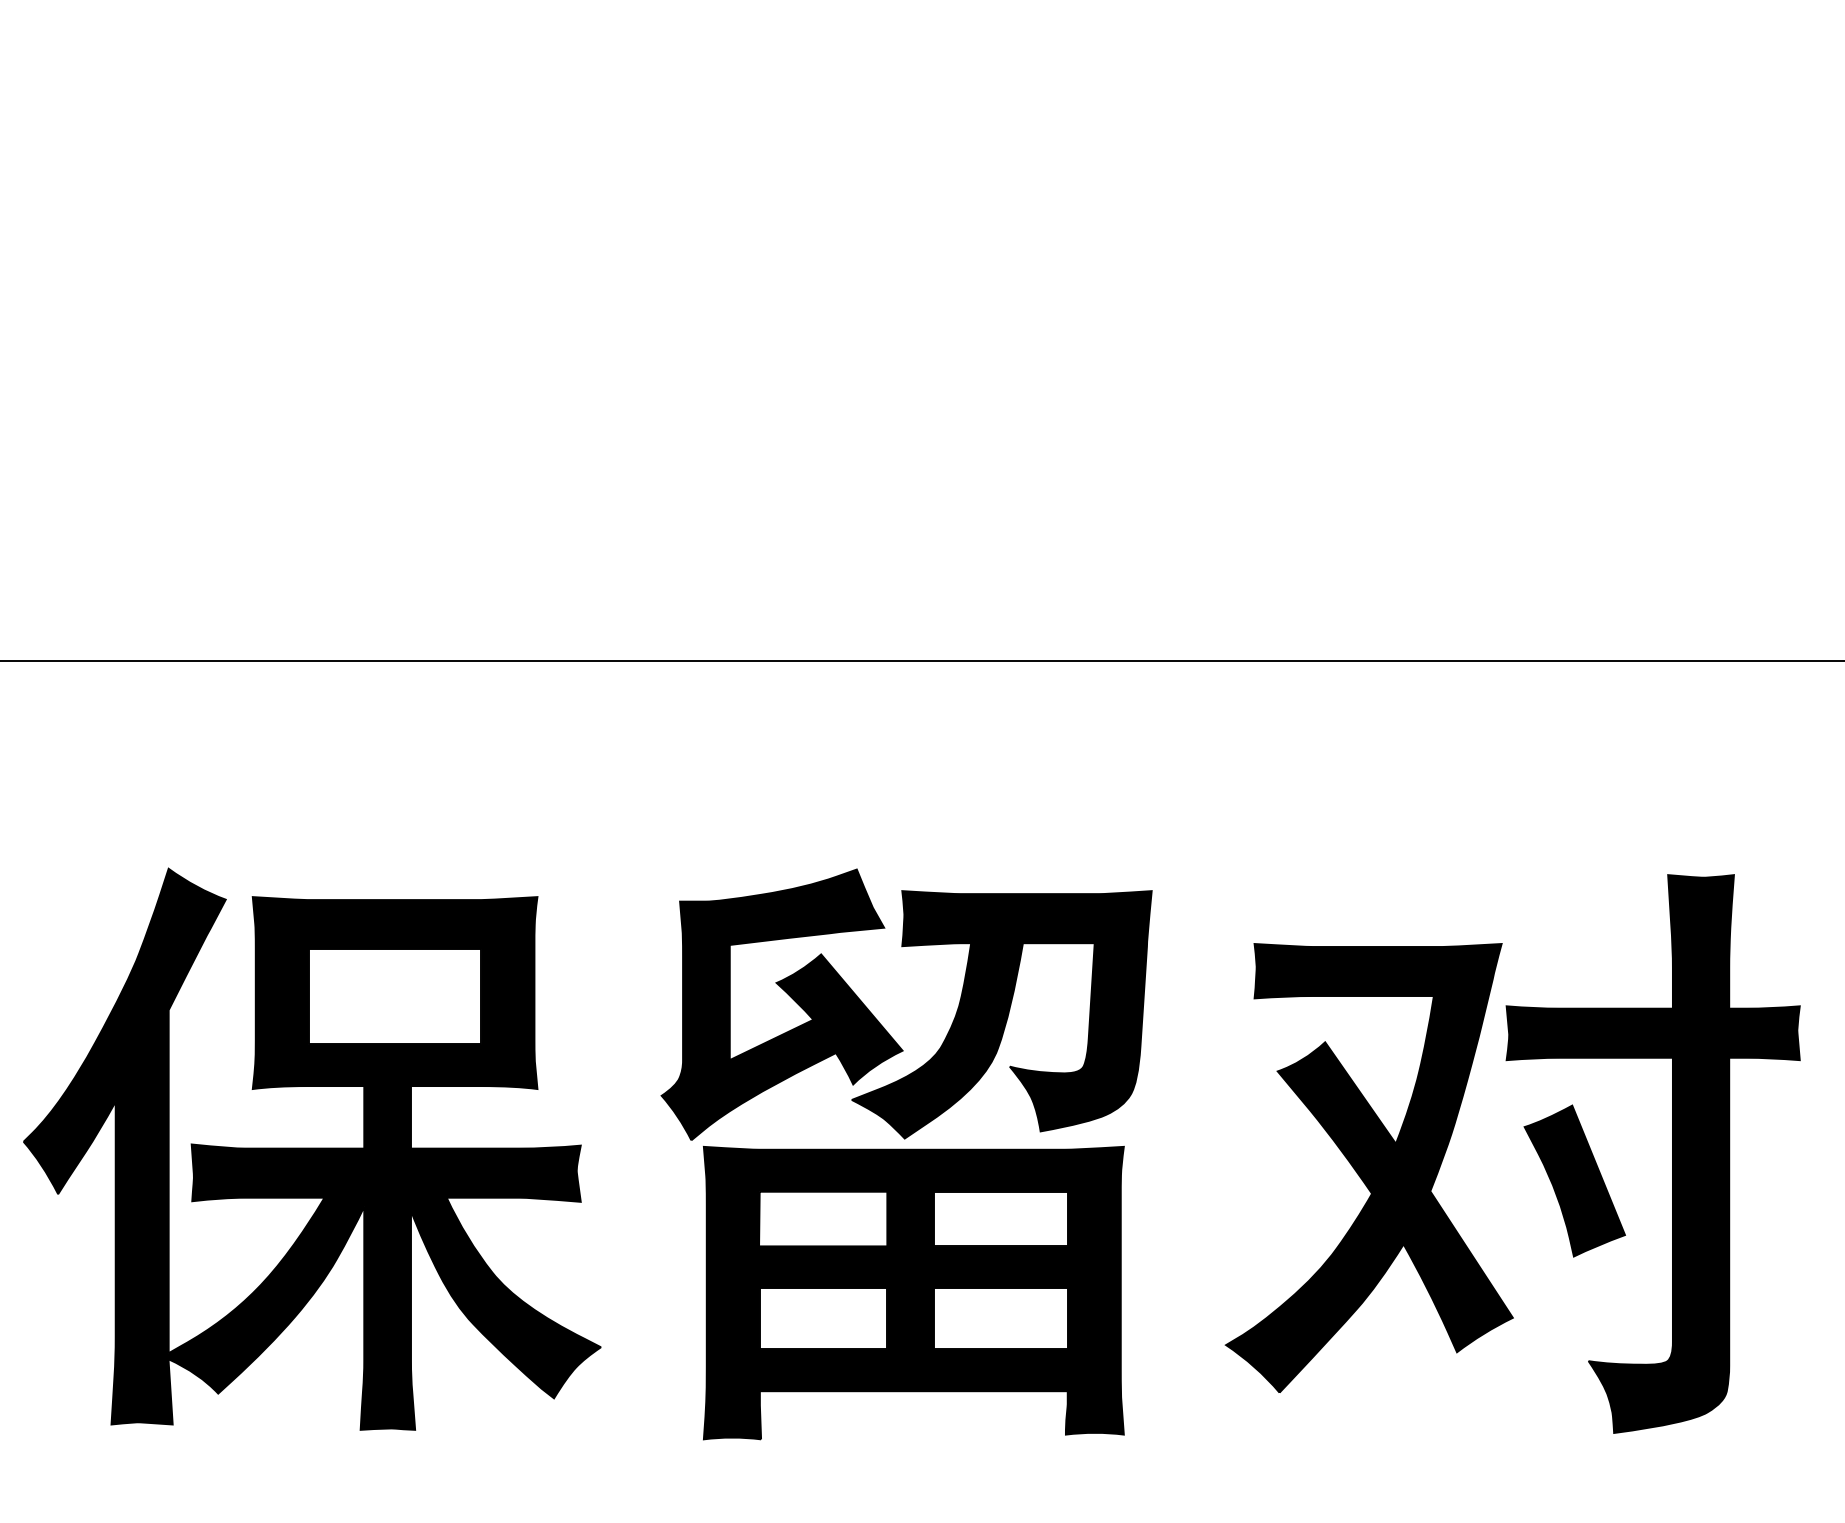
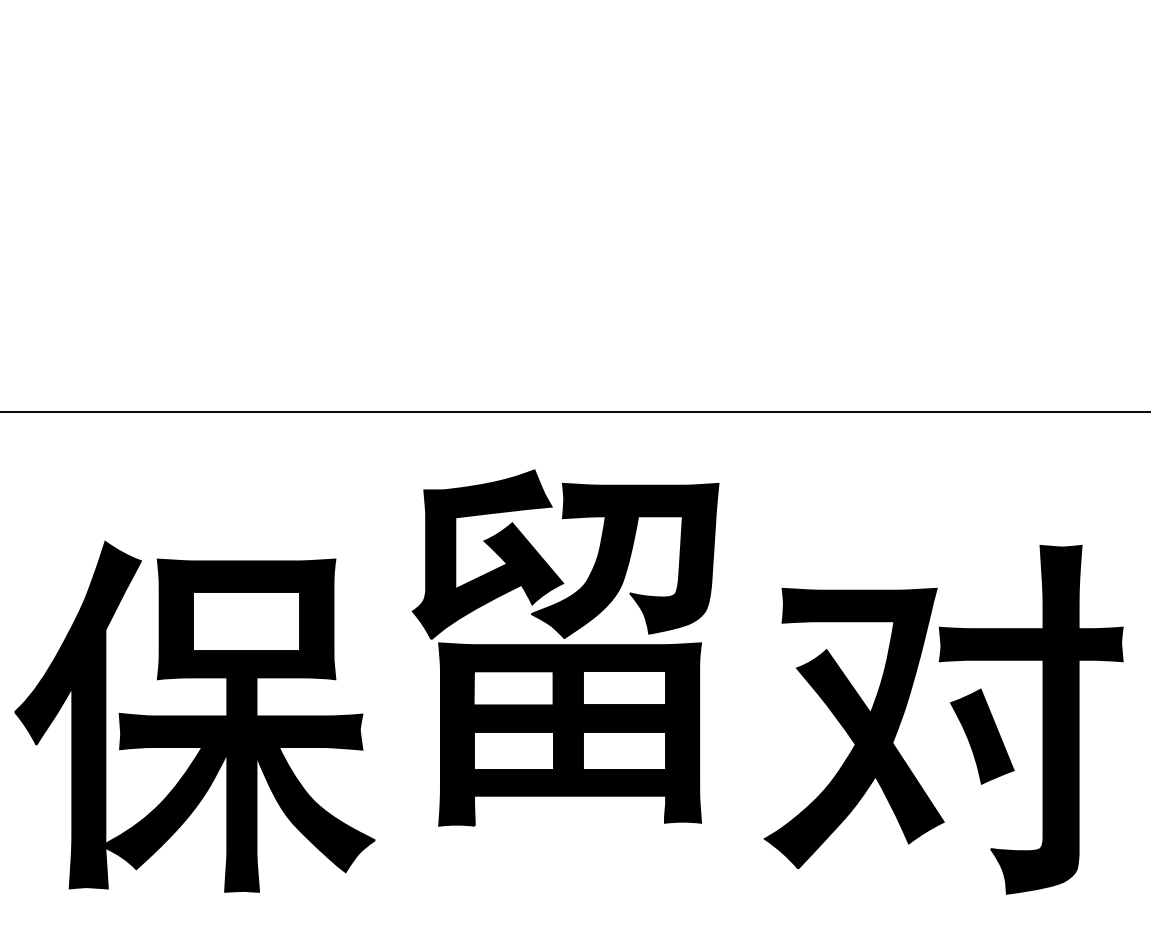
part: (906, 1153) -> (565, 647), moved

